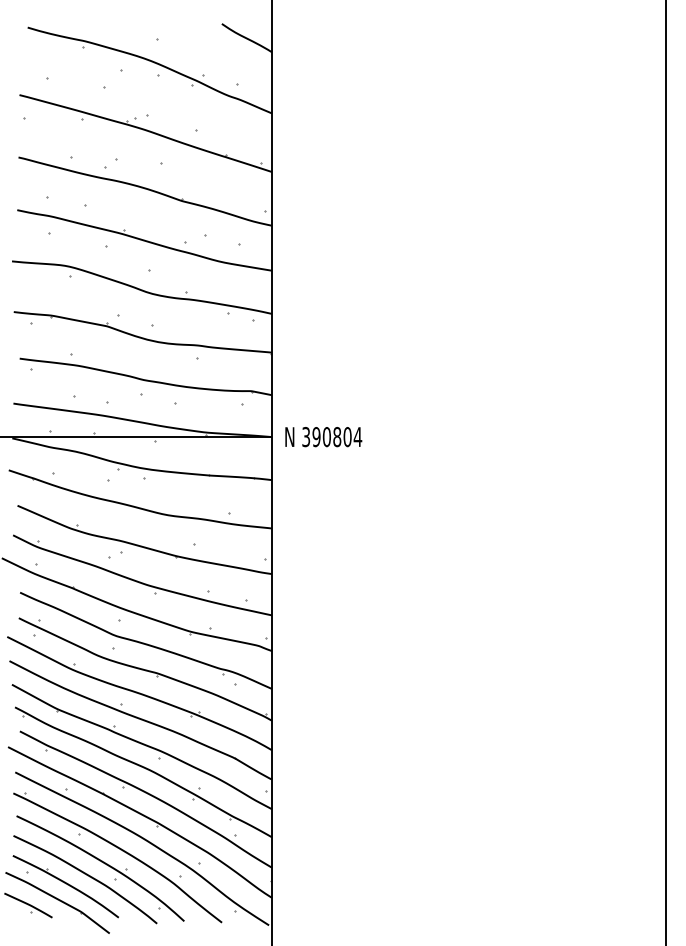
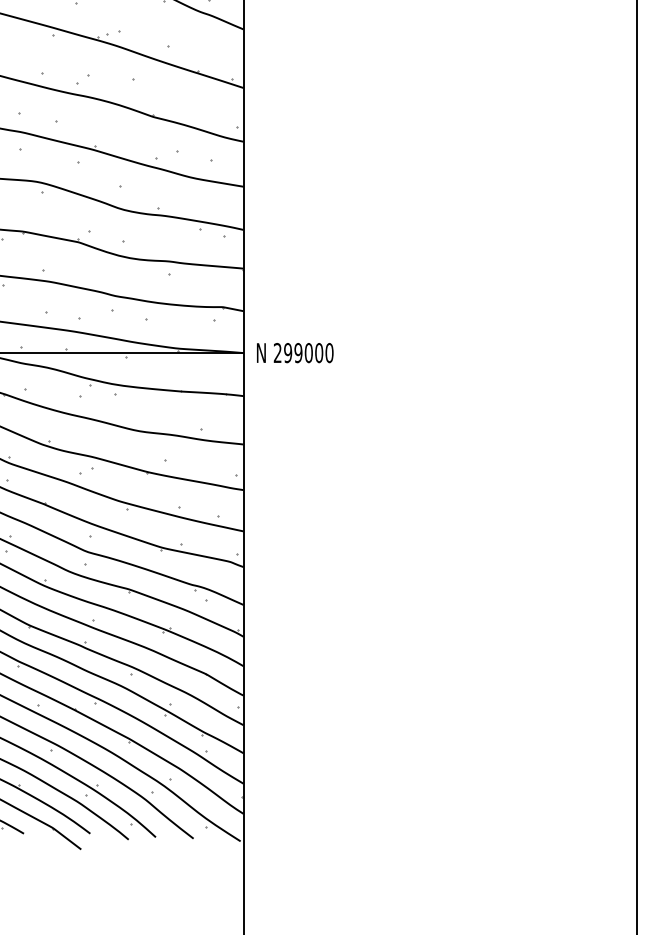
text: (332, 437) -> (304, 353), 390804 -> 299000

